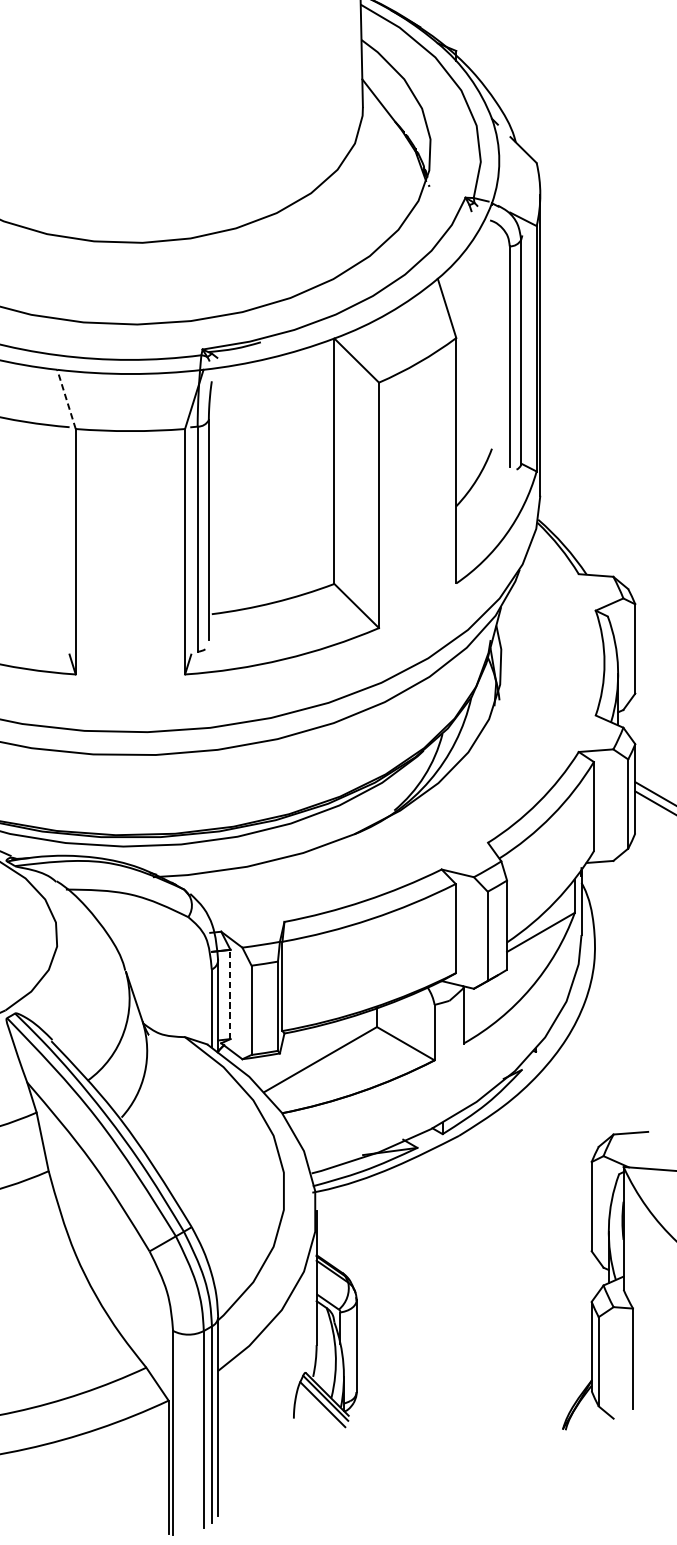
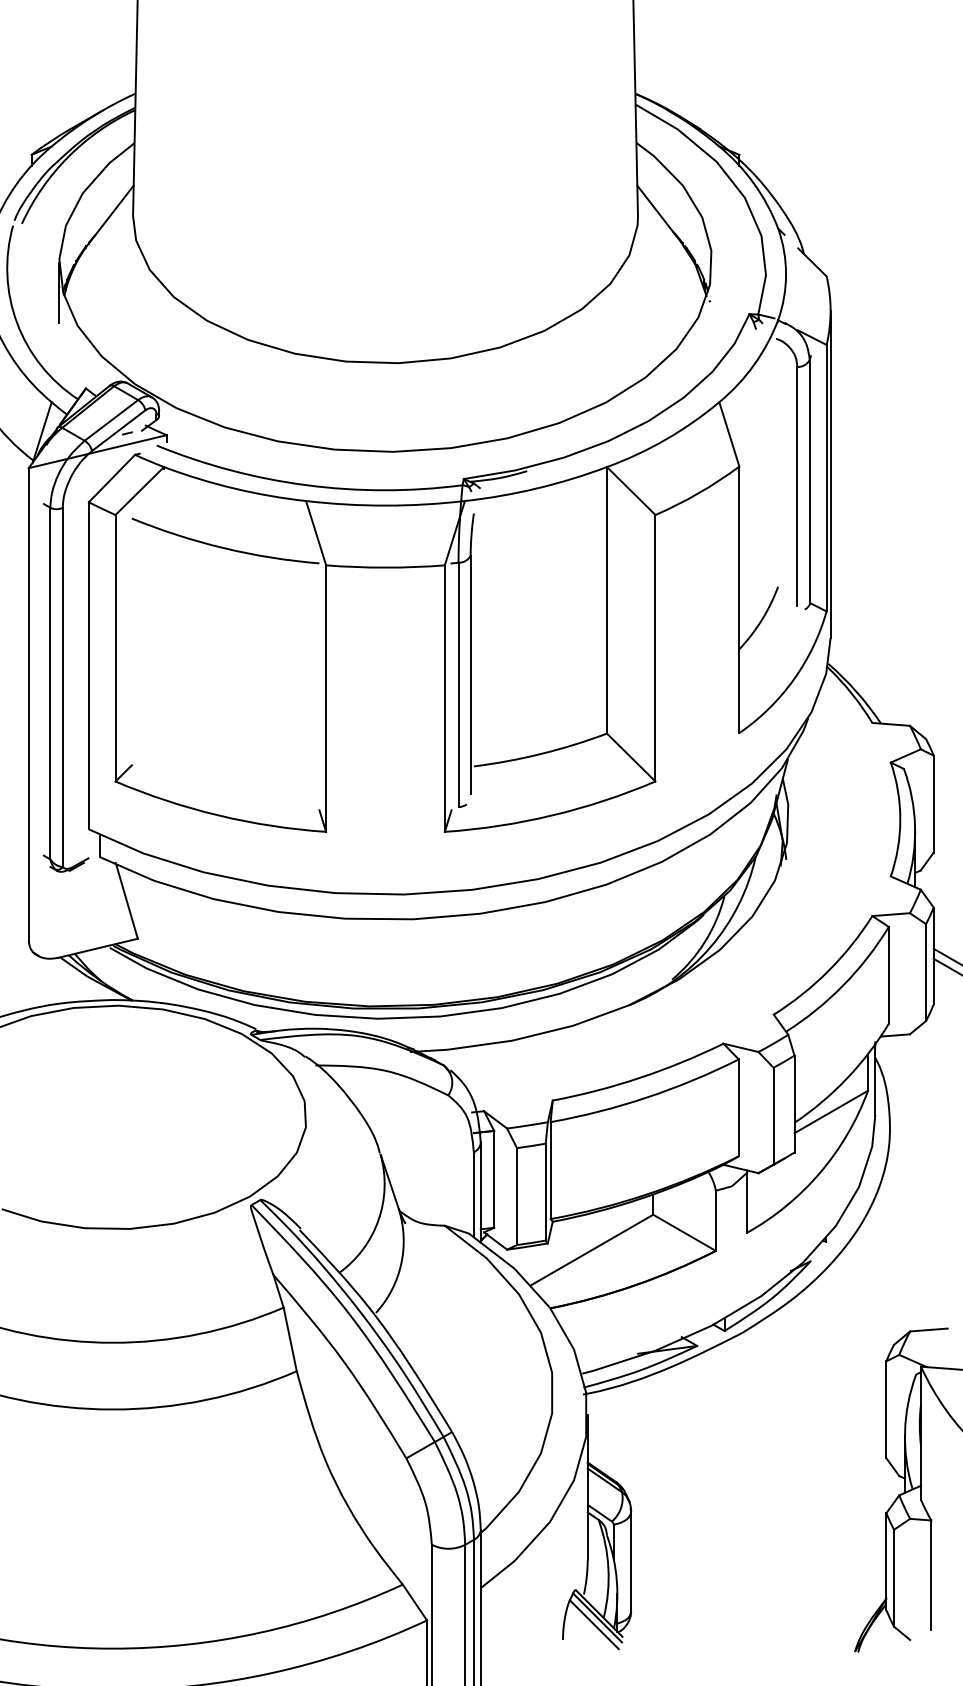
line: (66, 399) -> (316, 533), dashed -> solid
line: (230, 993) -> (494, 1178), dashed -> solid

